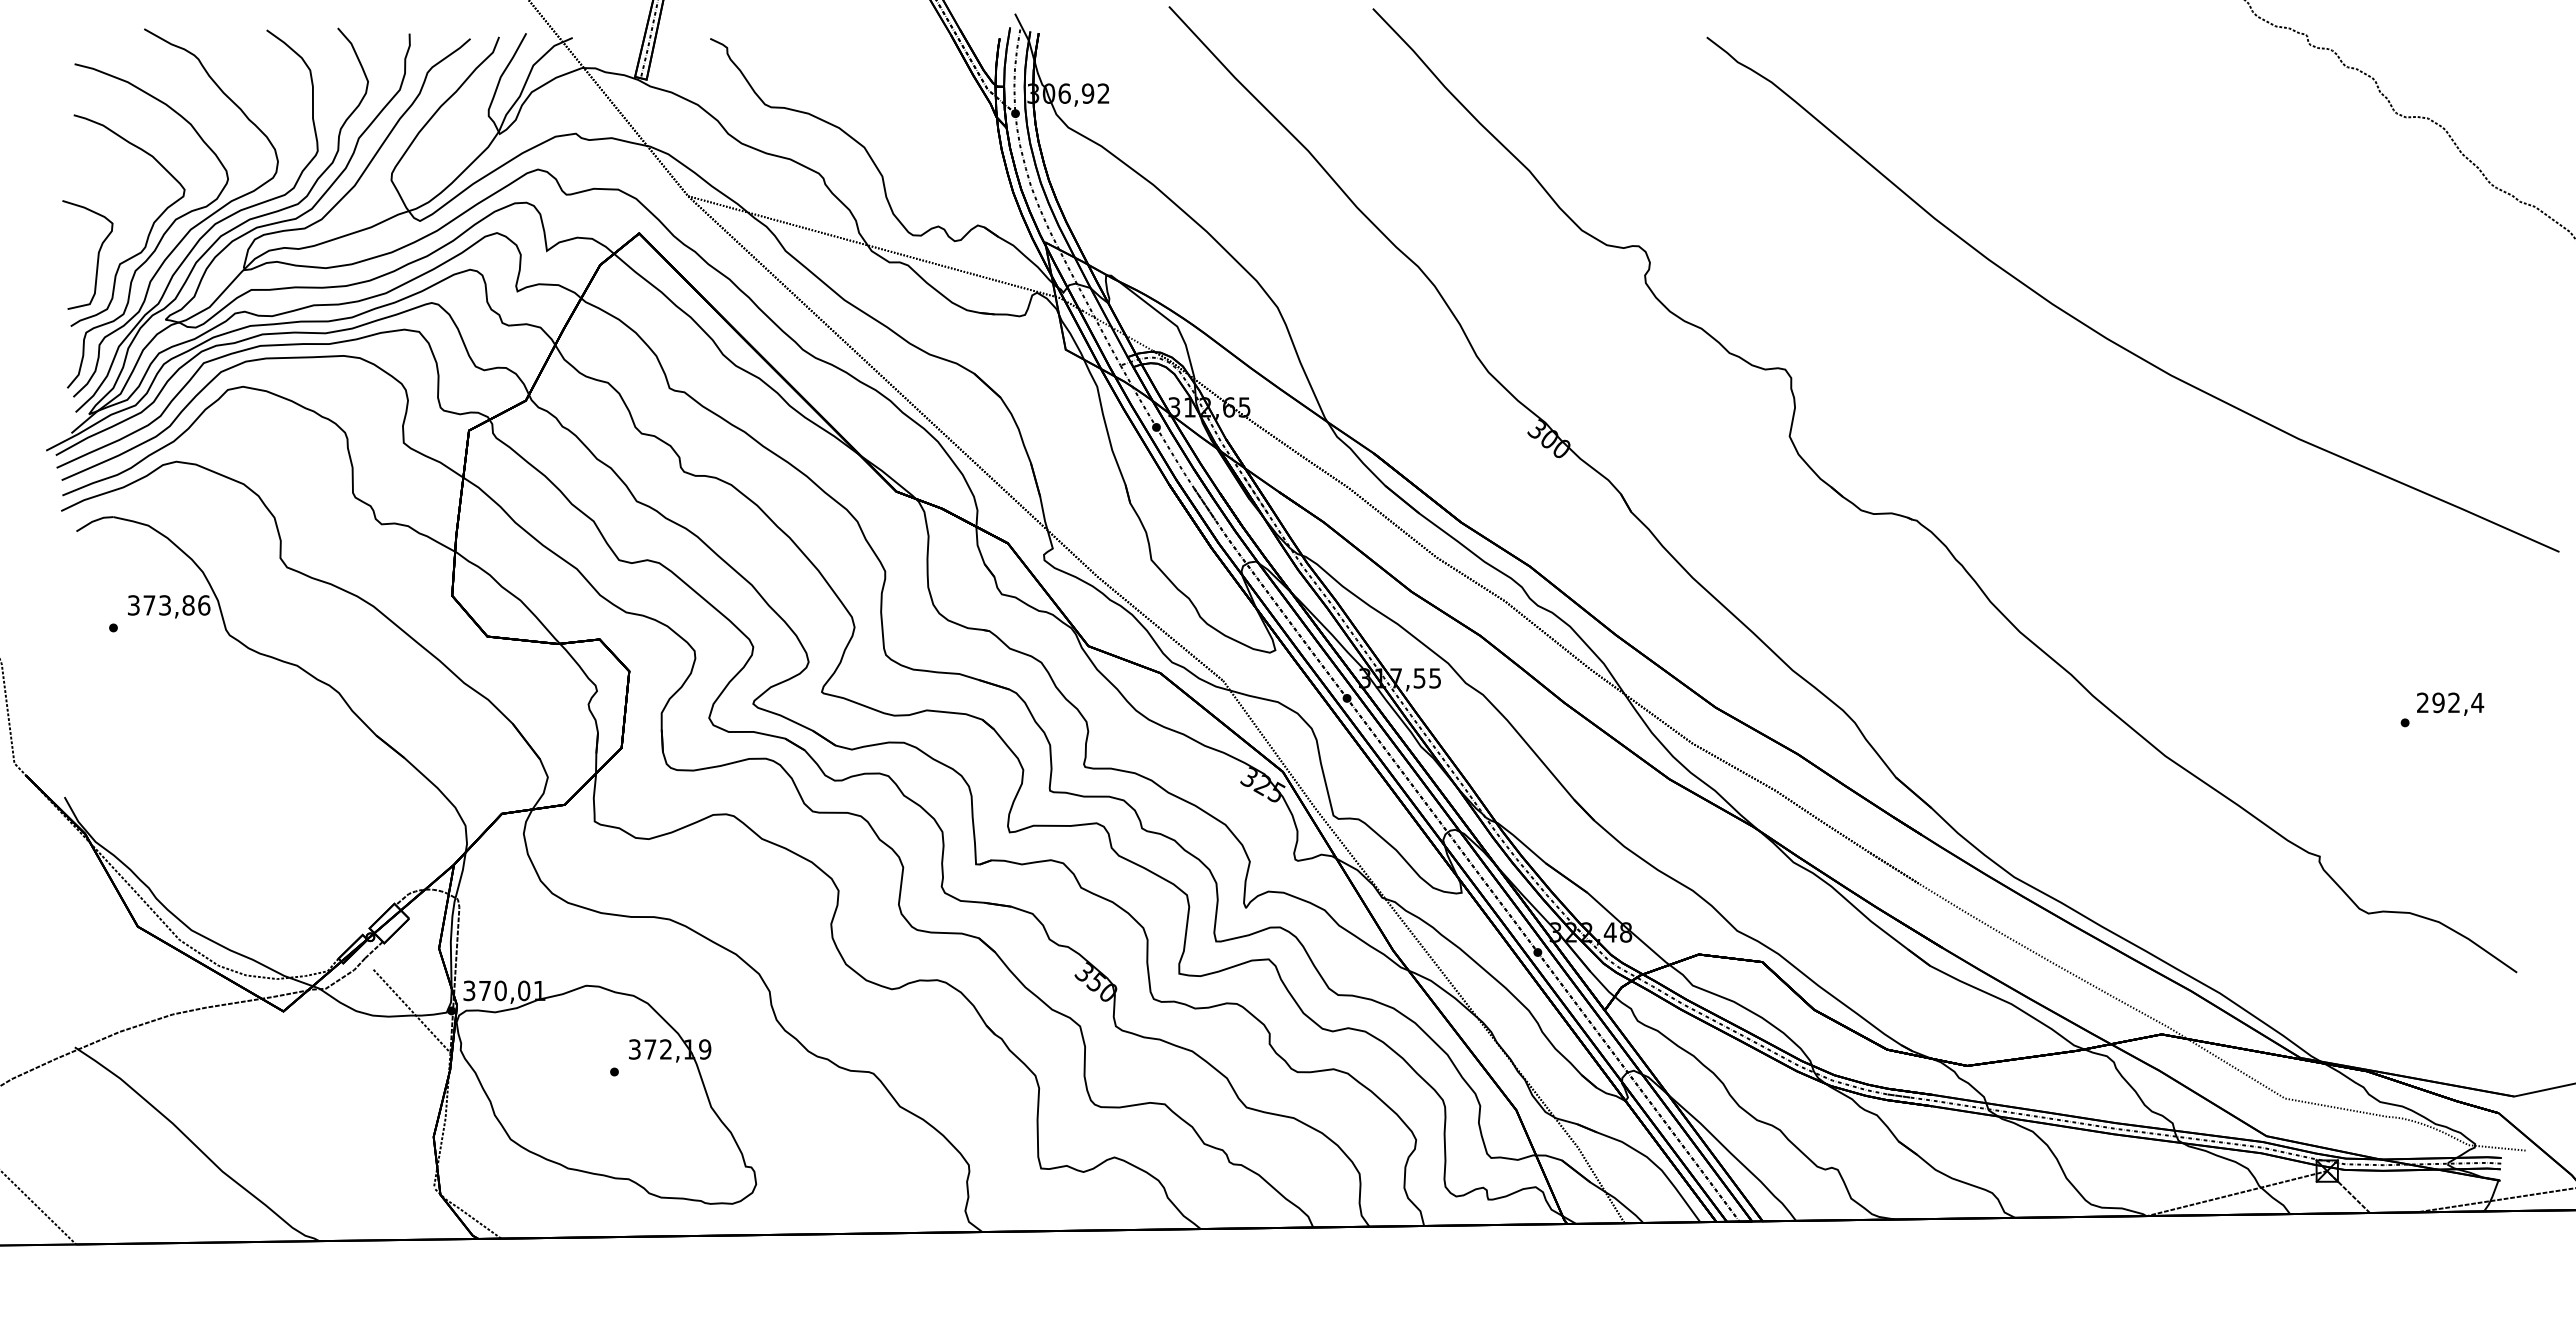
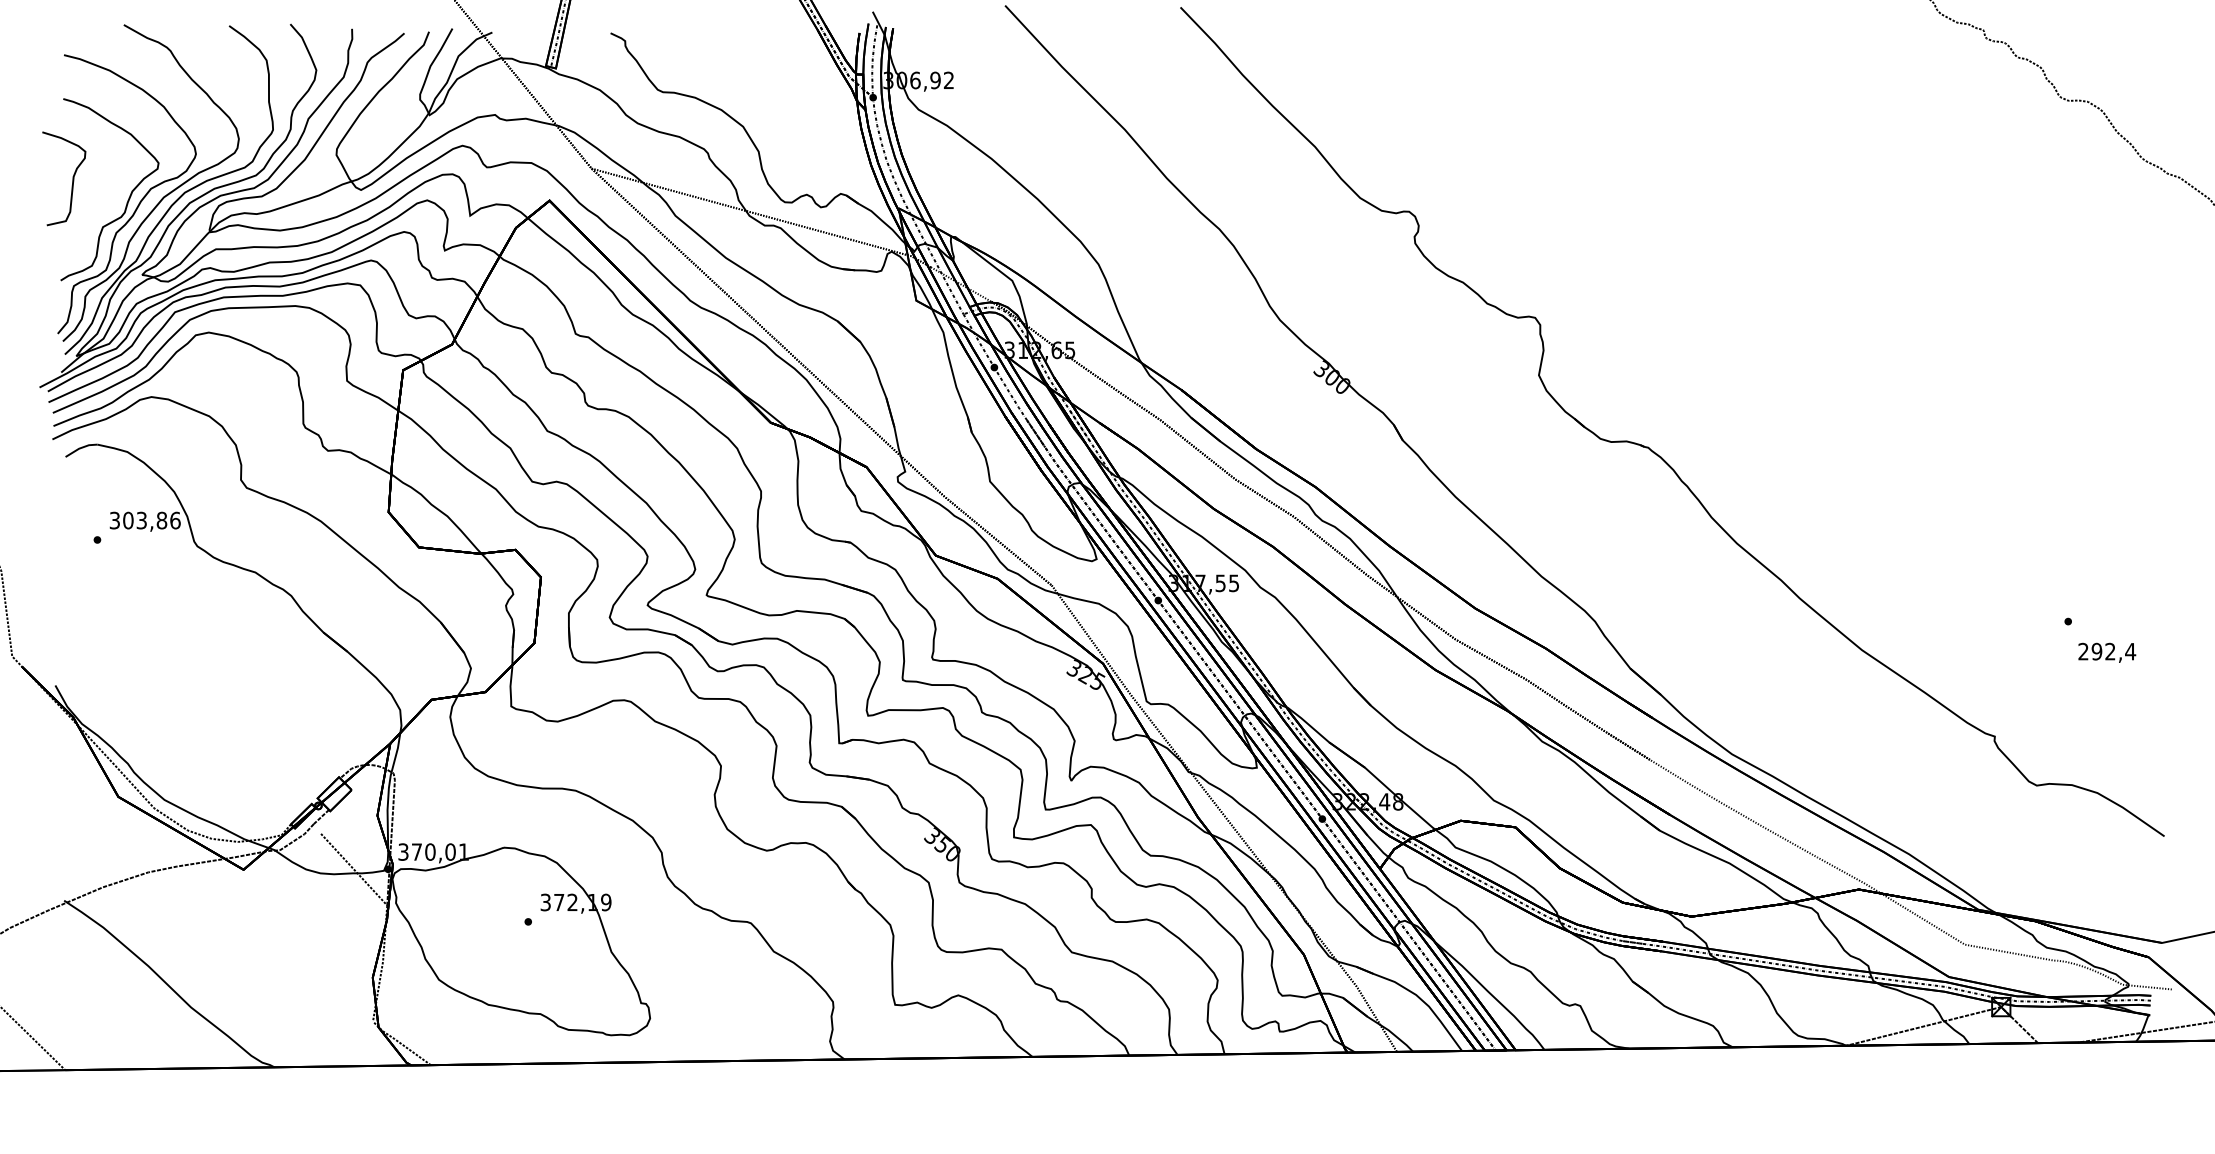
curve: (97, 254) -> (72, 178), moved
curve: (2107, 337) -> (1812, 290), removed
text: (149, 605) -> (128, 520), 373,86 -> 303,86
text: (2450, 703) -> (2107, 652), moved

